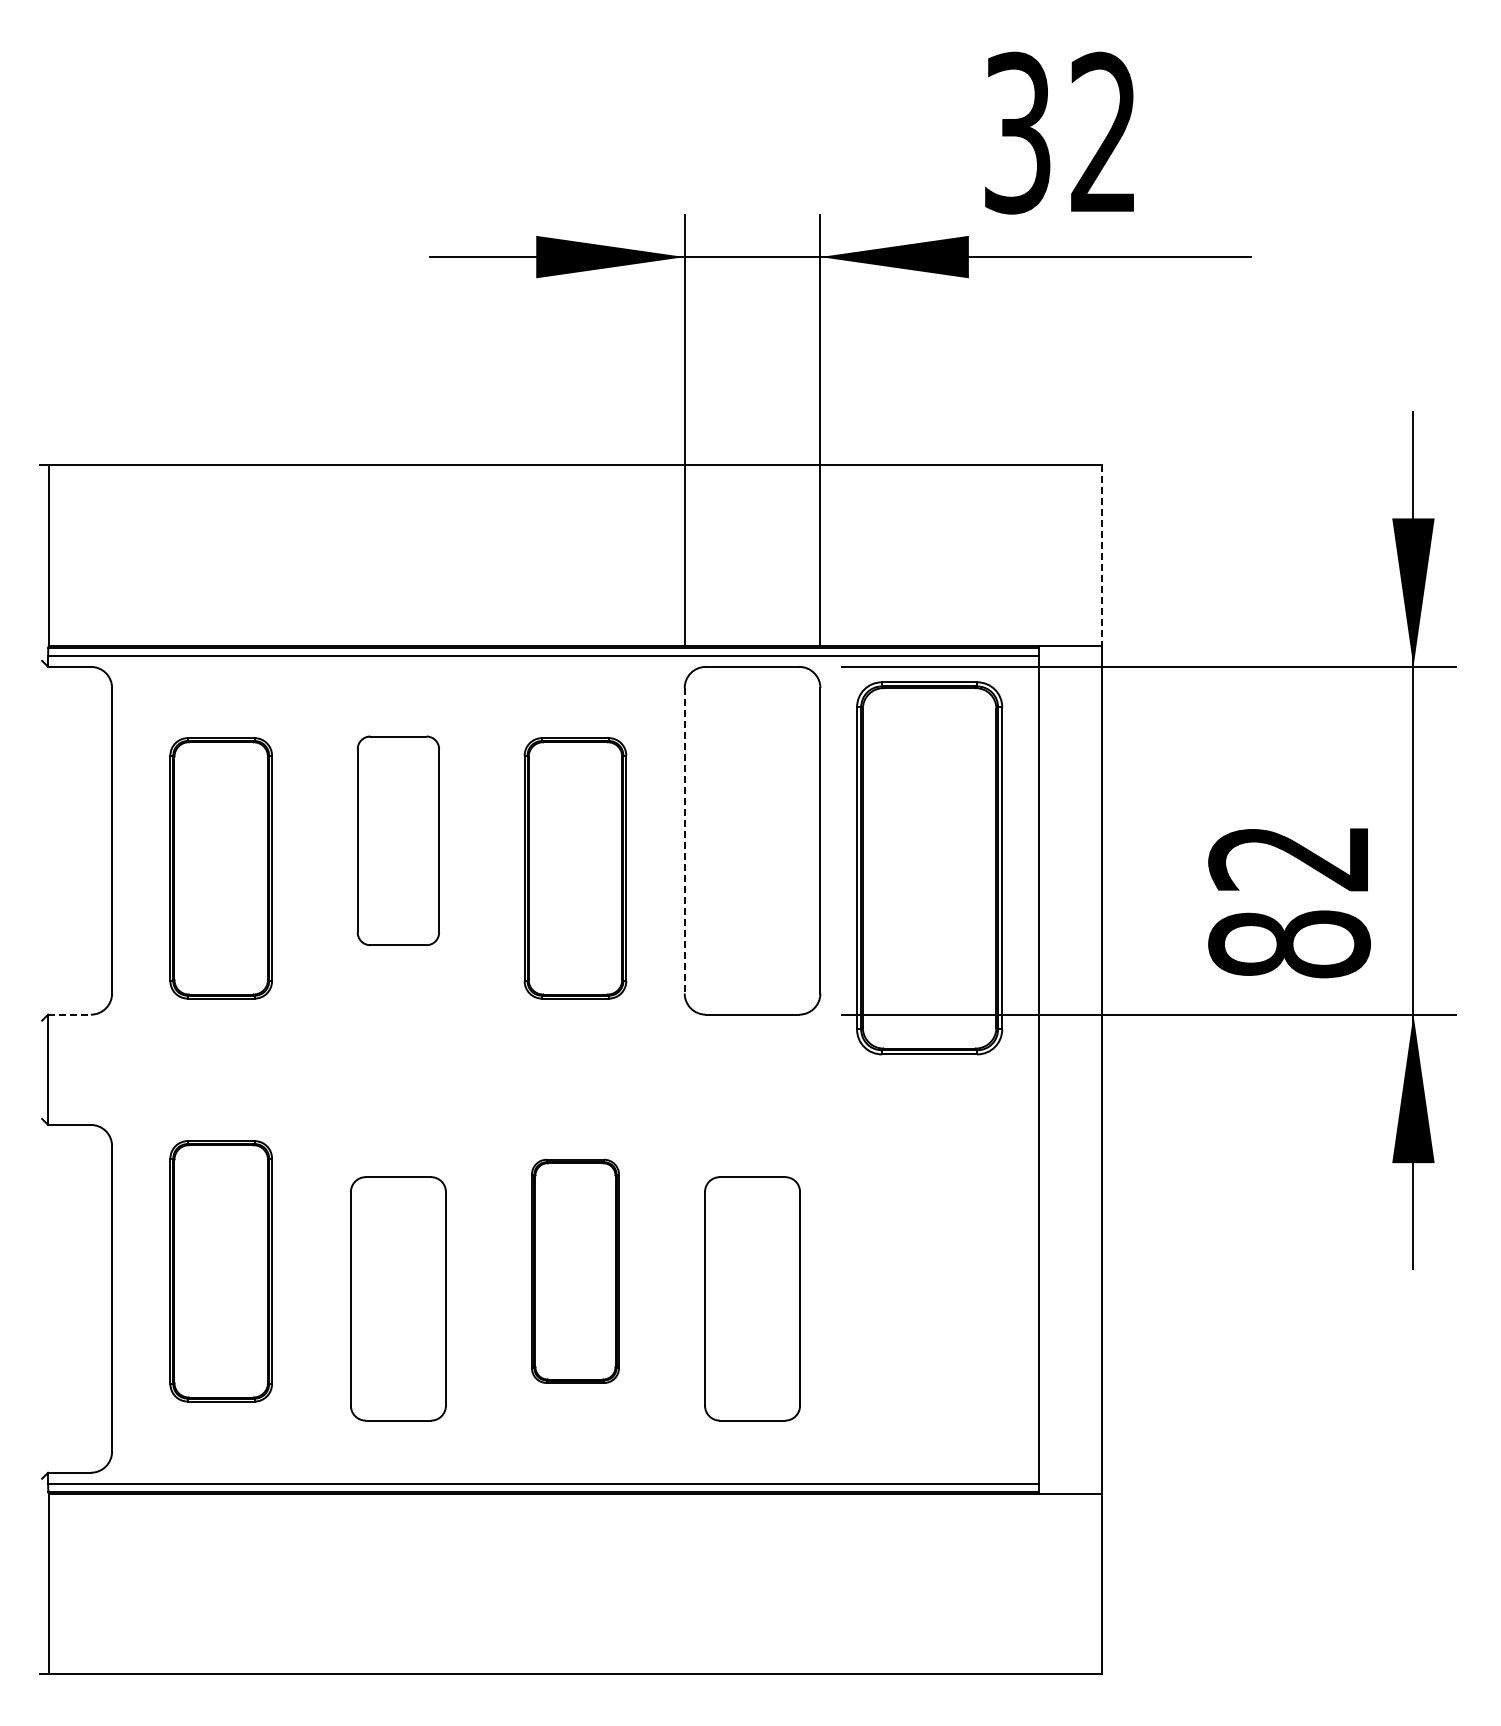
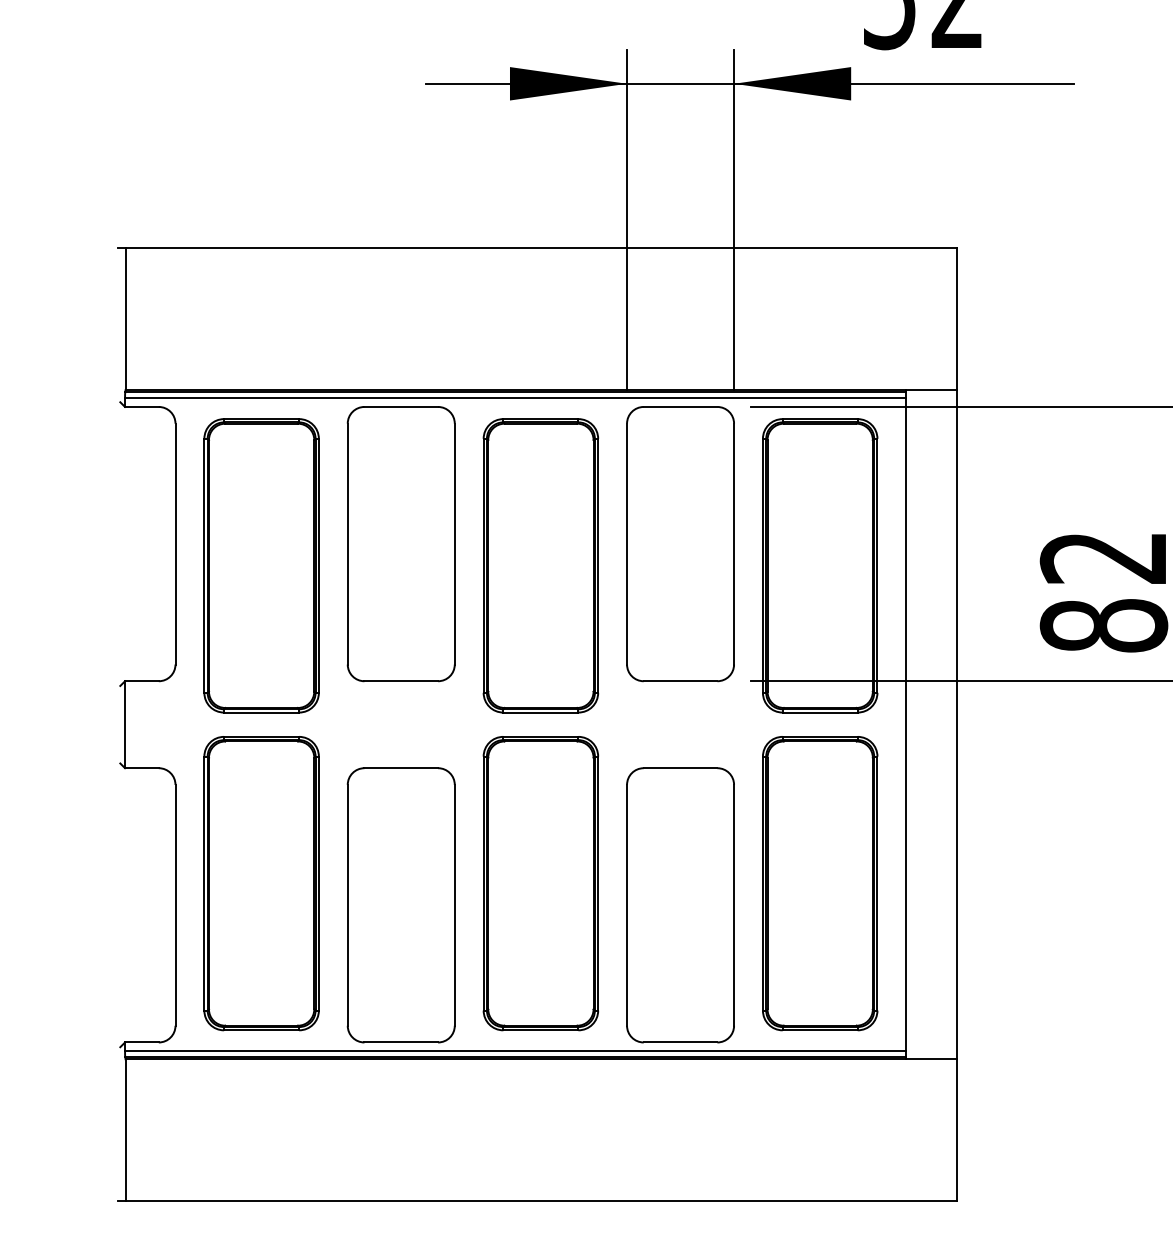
line: (1102, 556) -> (956, 319), dashed -> solid
part: (398, 840) -> (401, 543), size x1.67
line: (684, 840) -> (626, 543), dashed -> solid
part: (220, 868) -> (260, 565), size x1.43
part: (575, 868) -> (540, 565), size x1.43
line: (70, 1014) -> (142, 681), dashed -> solid
part: (220, 1271) -> (260, 883), size x1.43
part: (575, 1271) -> (540, 883), size x1.67
part: (929, 1271) -> (820, 883), added
part: (398, 1298) -> (401, 905), size x1.43
part: (752, 1298) -> (680, 905), size x1.43

